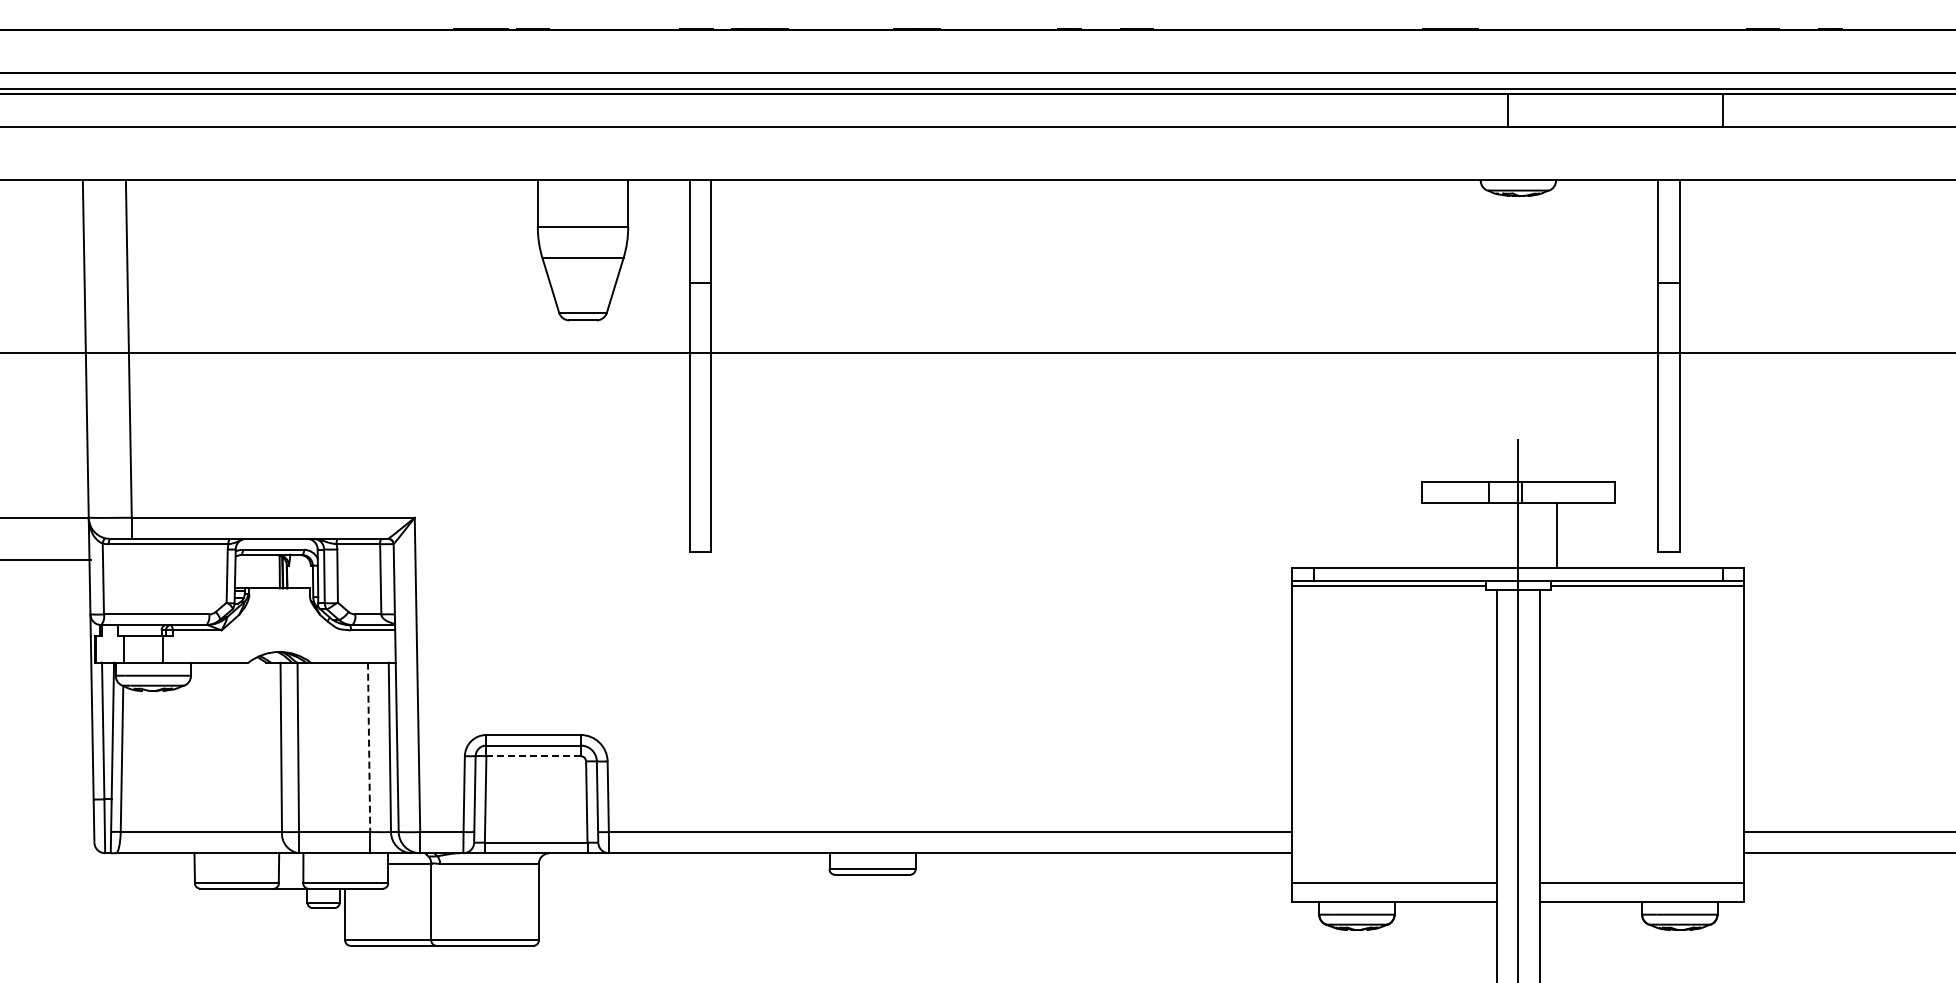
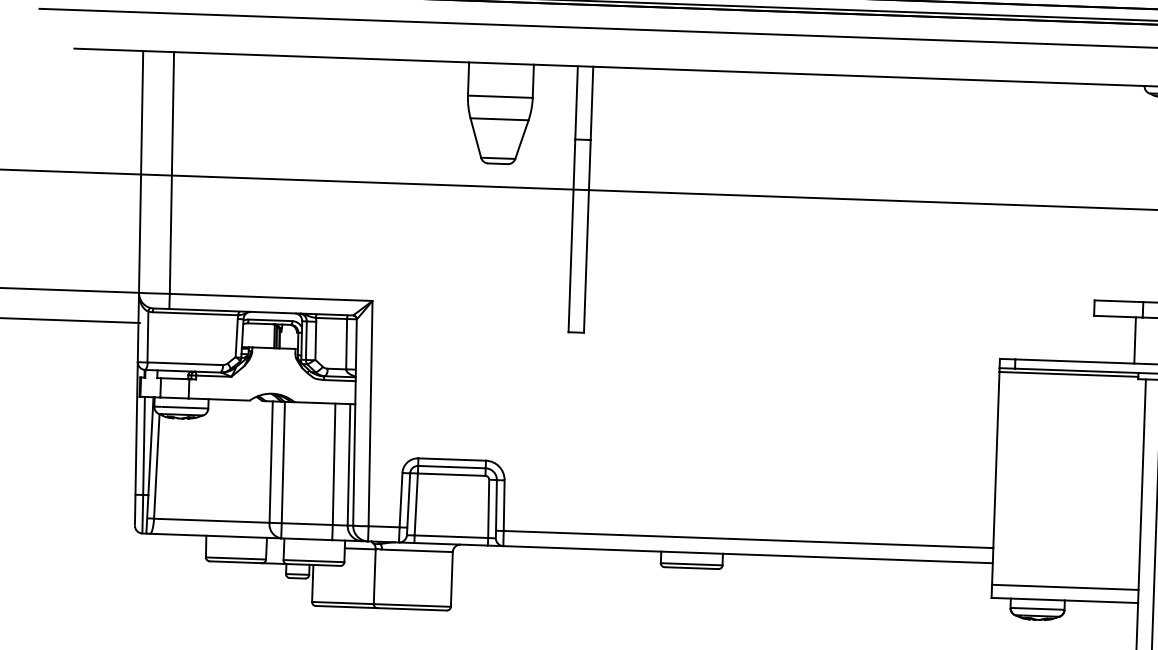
line: (1479, 535) -> (1134, 340), added
line: (369, 747) -> (334, 464), dashed -> solid
line: (534, 756) -> (452, 474), dashed -> solid

